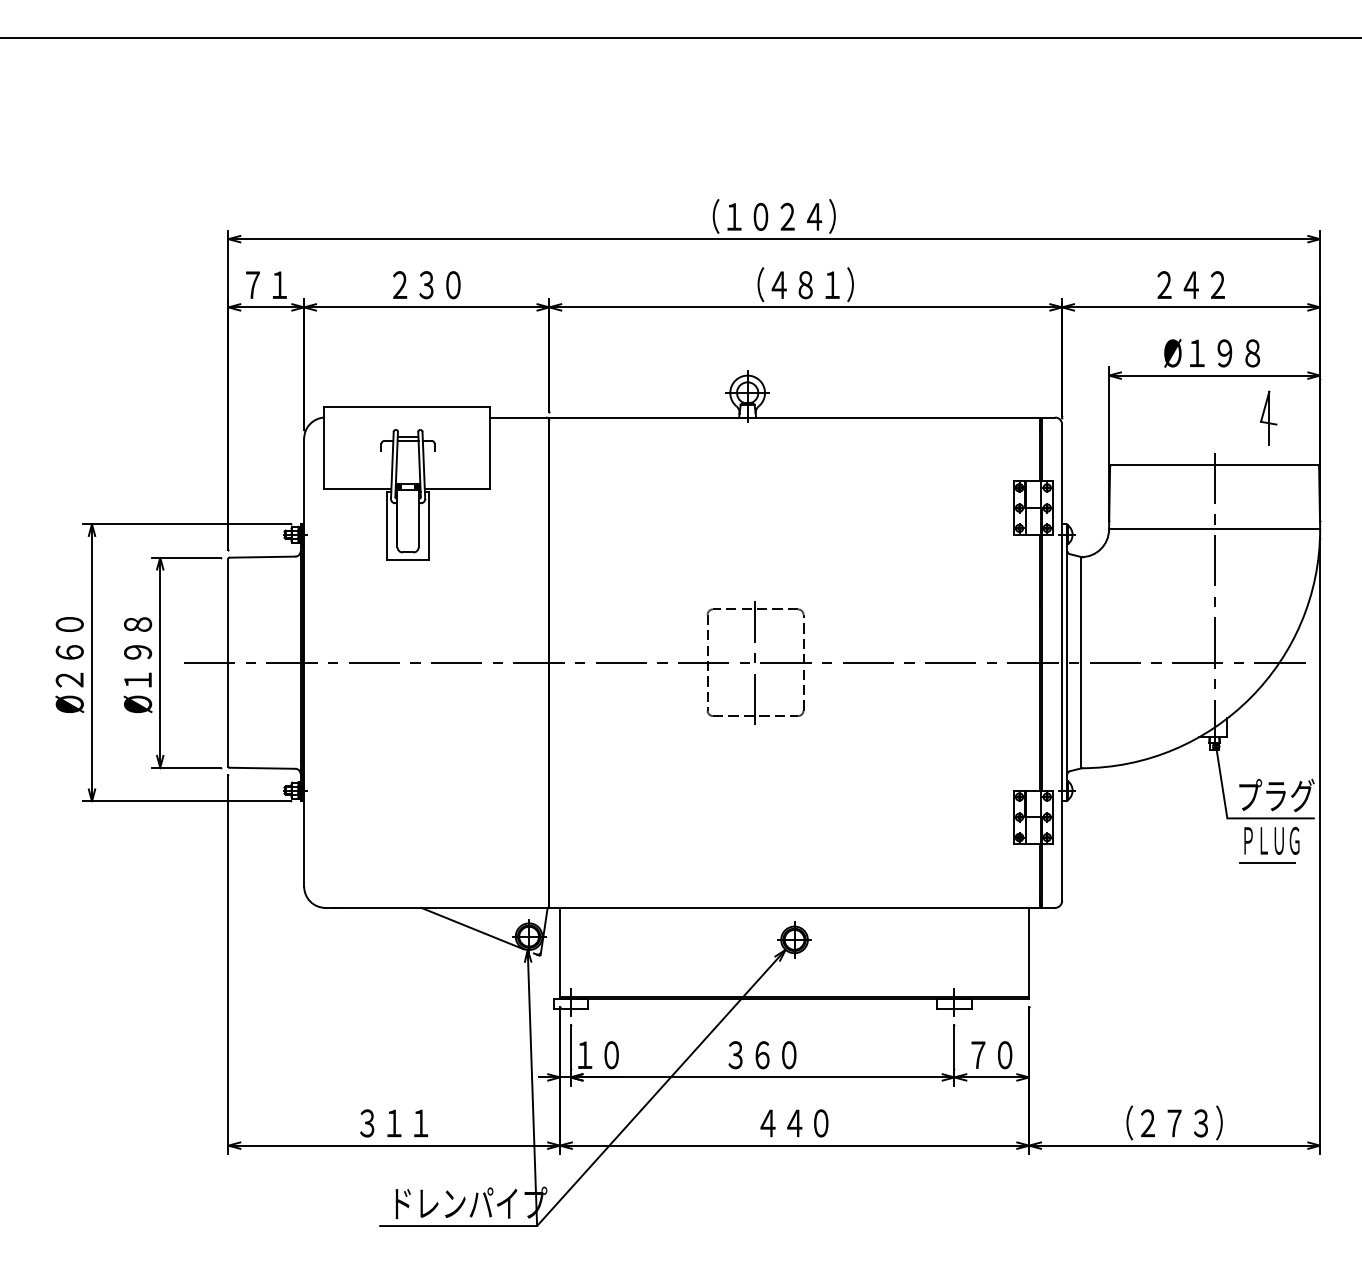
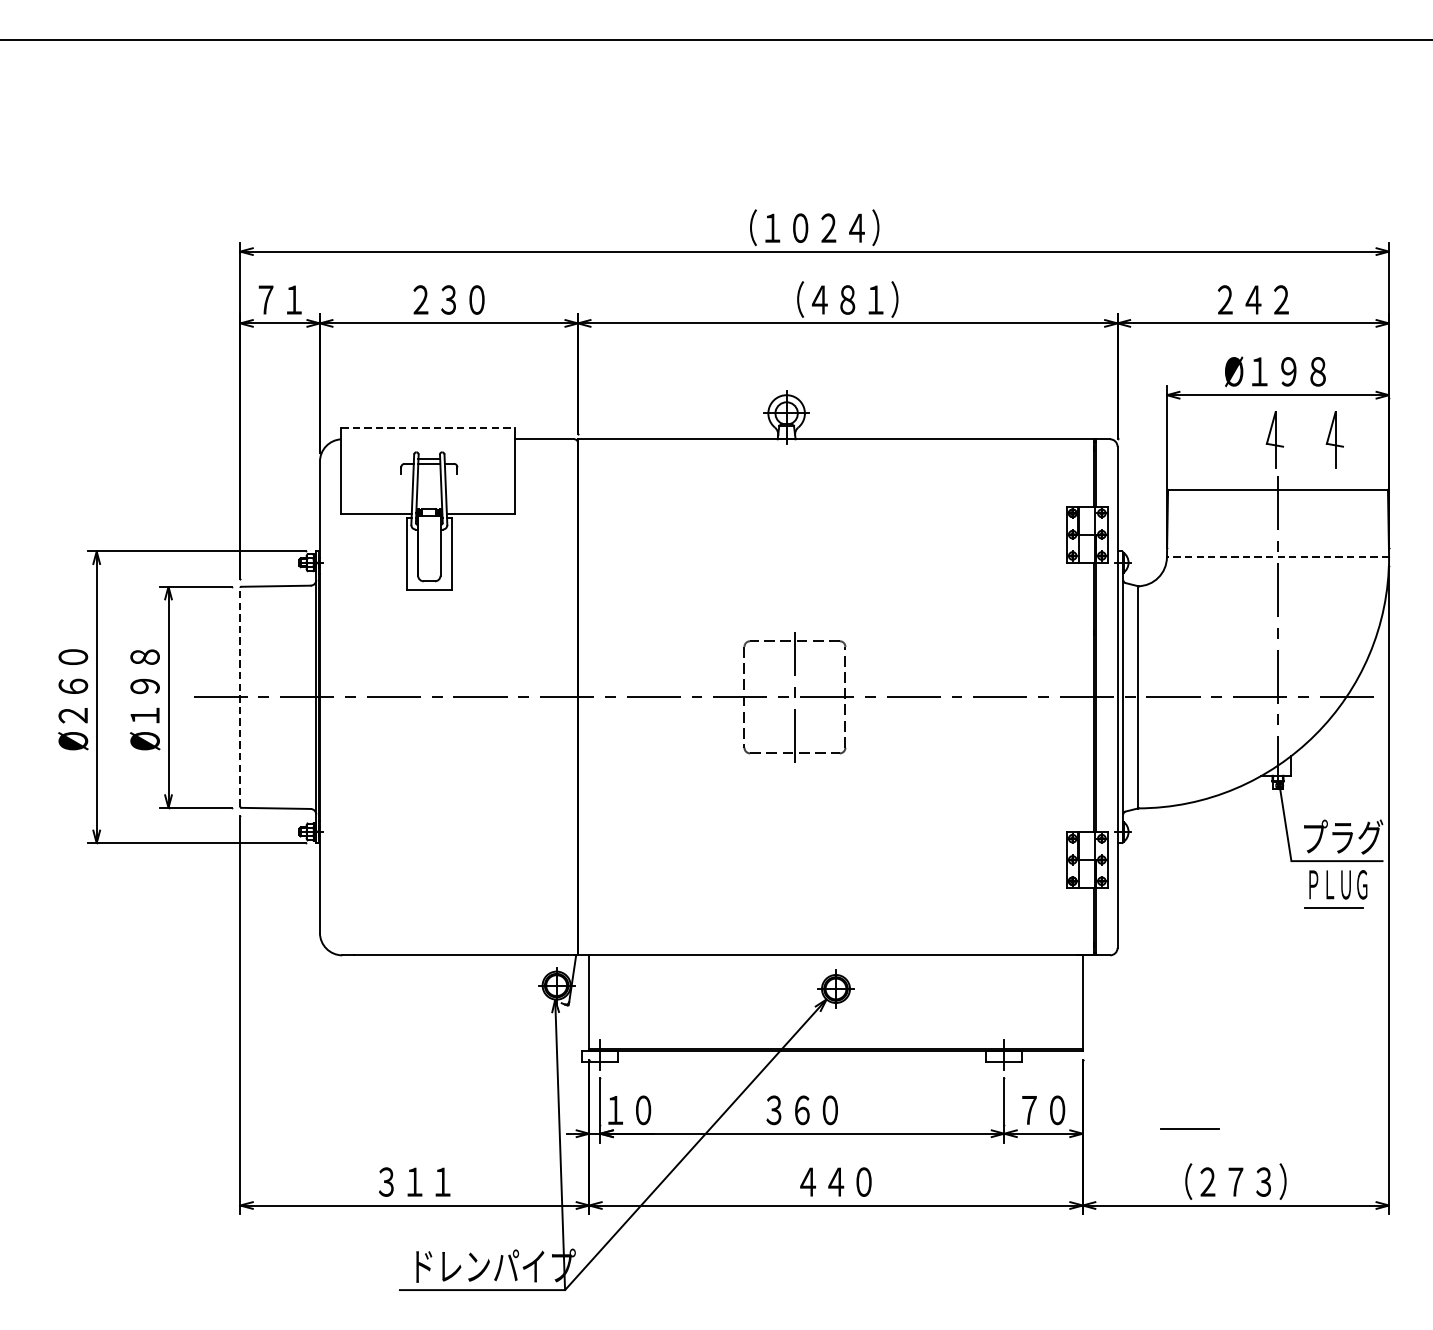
line: (406, 406) -> (427, 427), solid -> dashed
part: (1211, 417) -> (1274, 439), added
line: (1214, 529) -> (1277, 557), solid -> dashed
line: (228, 662) -> (240, 697), solid -> dashed
line: (472, 928) -> (497, 977), removed
line: (1130, 1072) -> (1189, 1128), added

